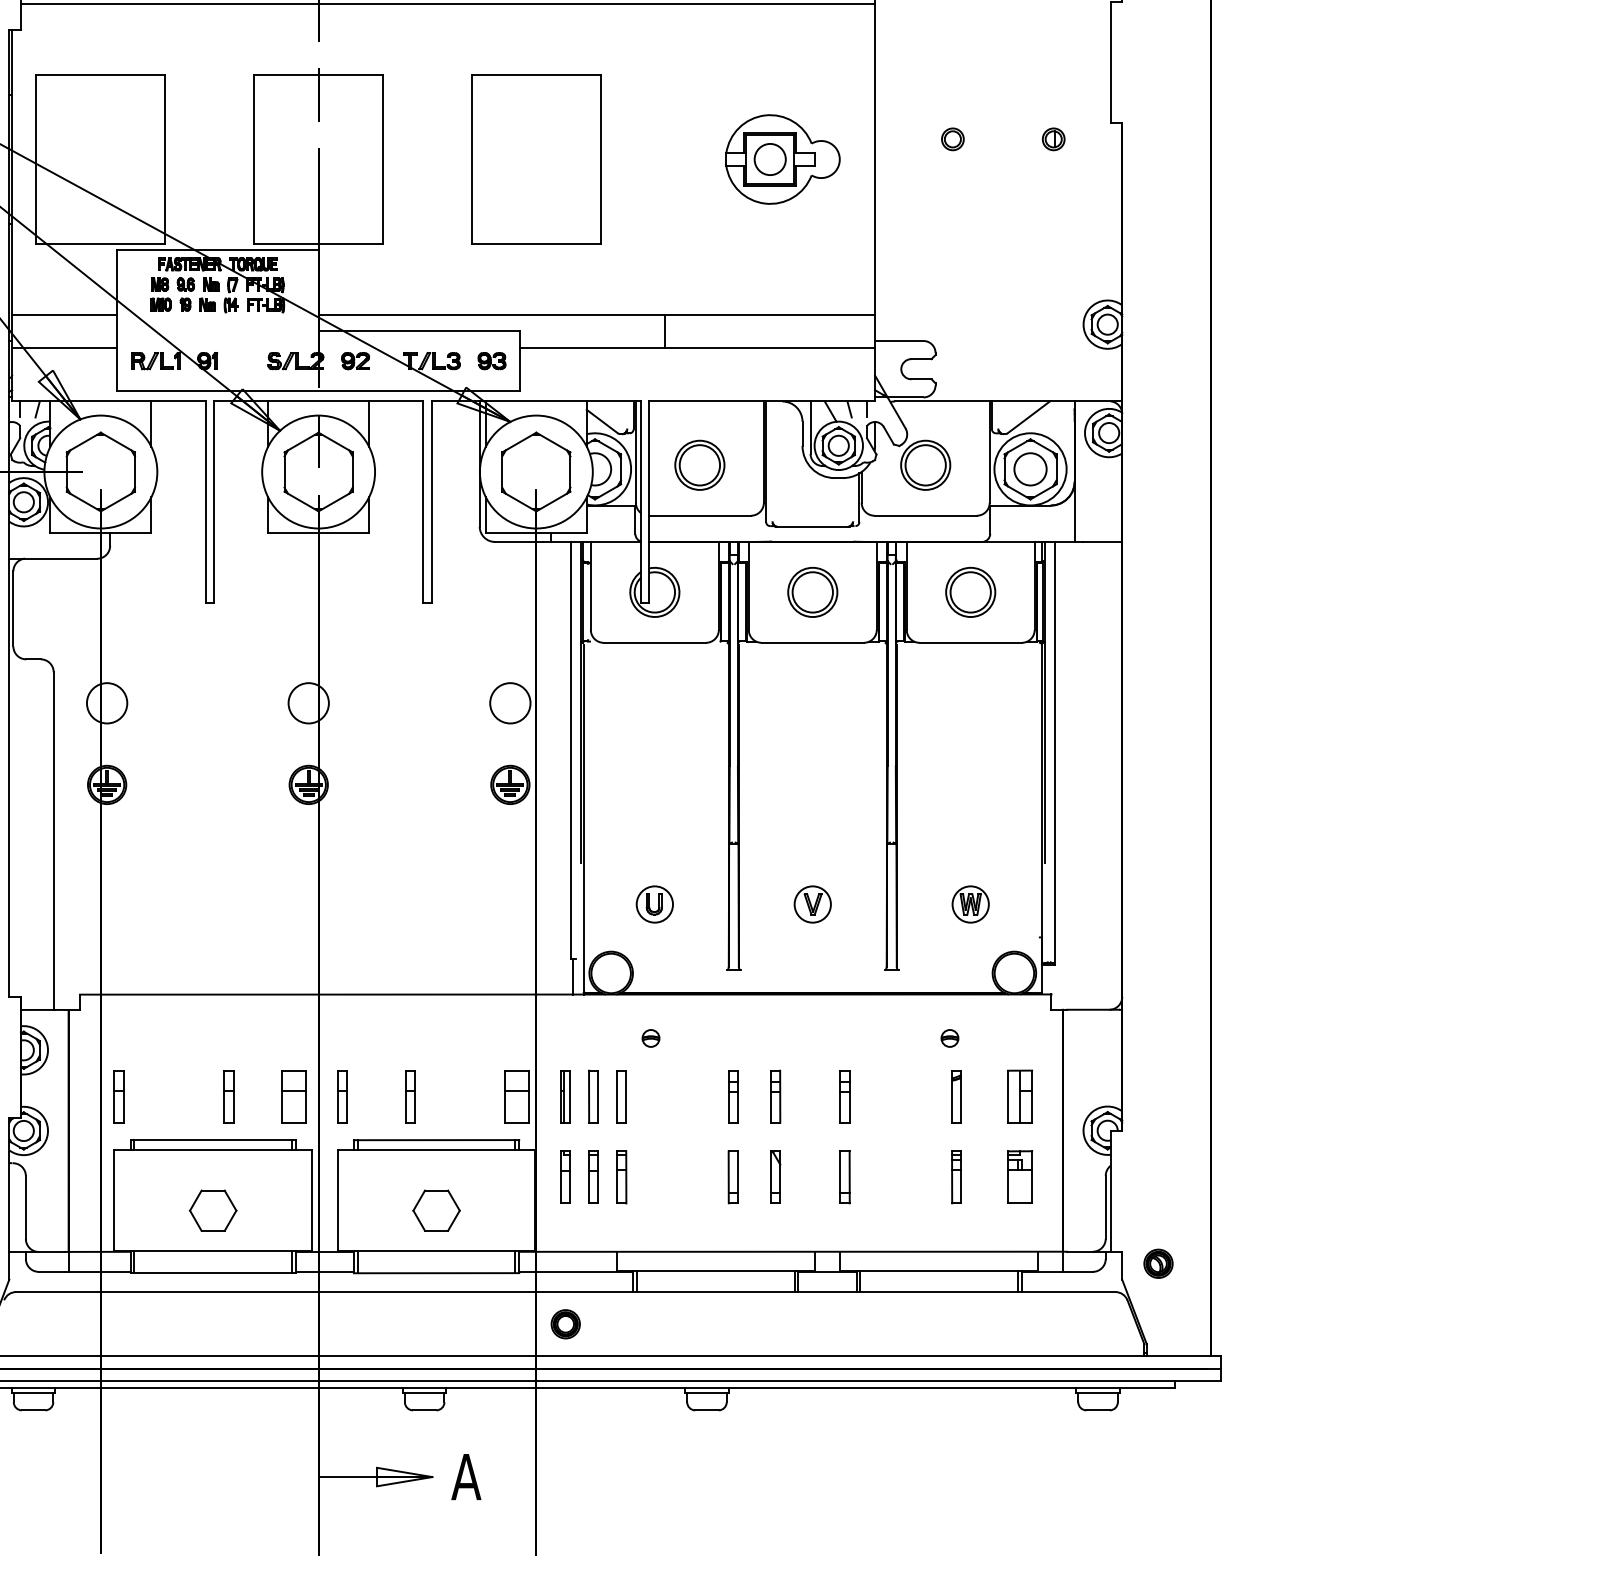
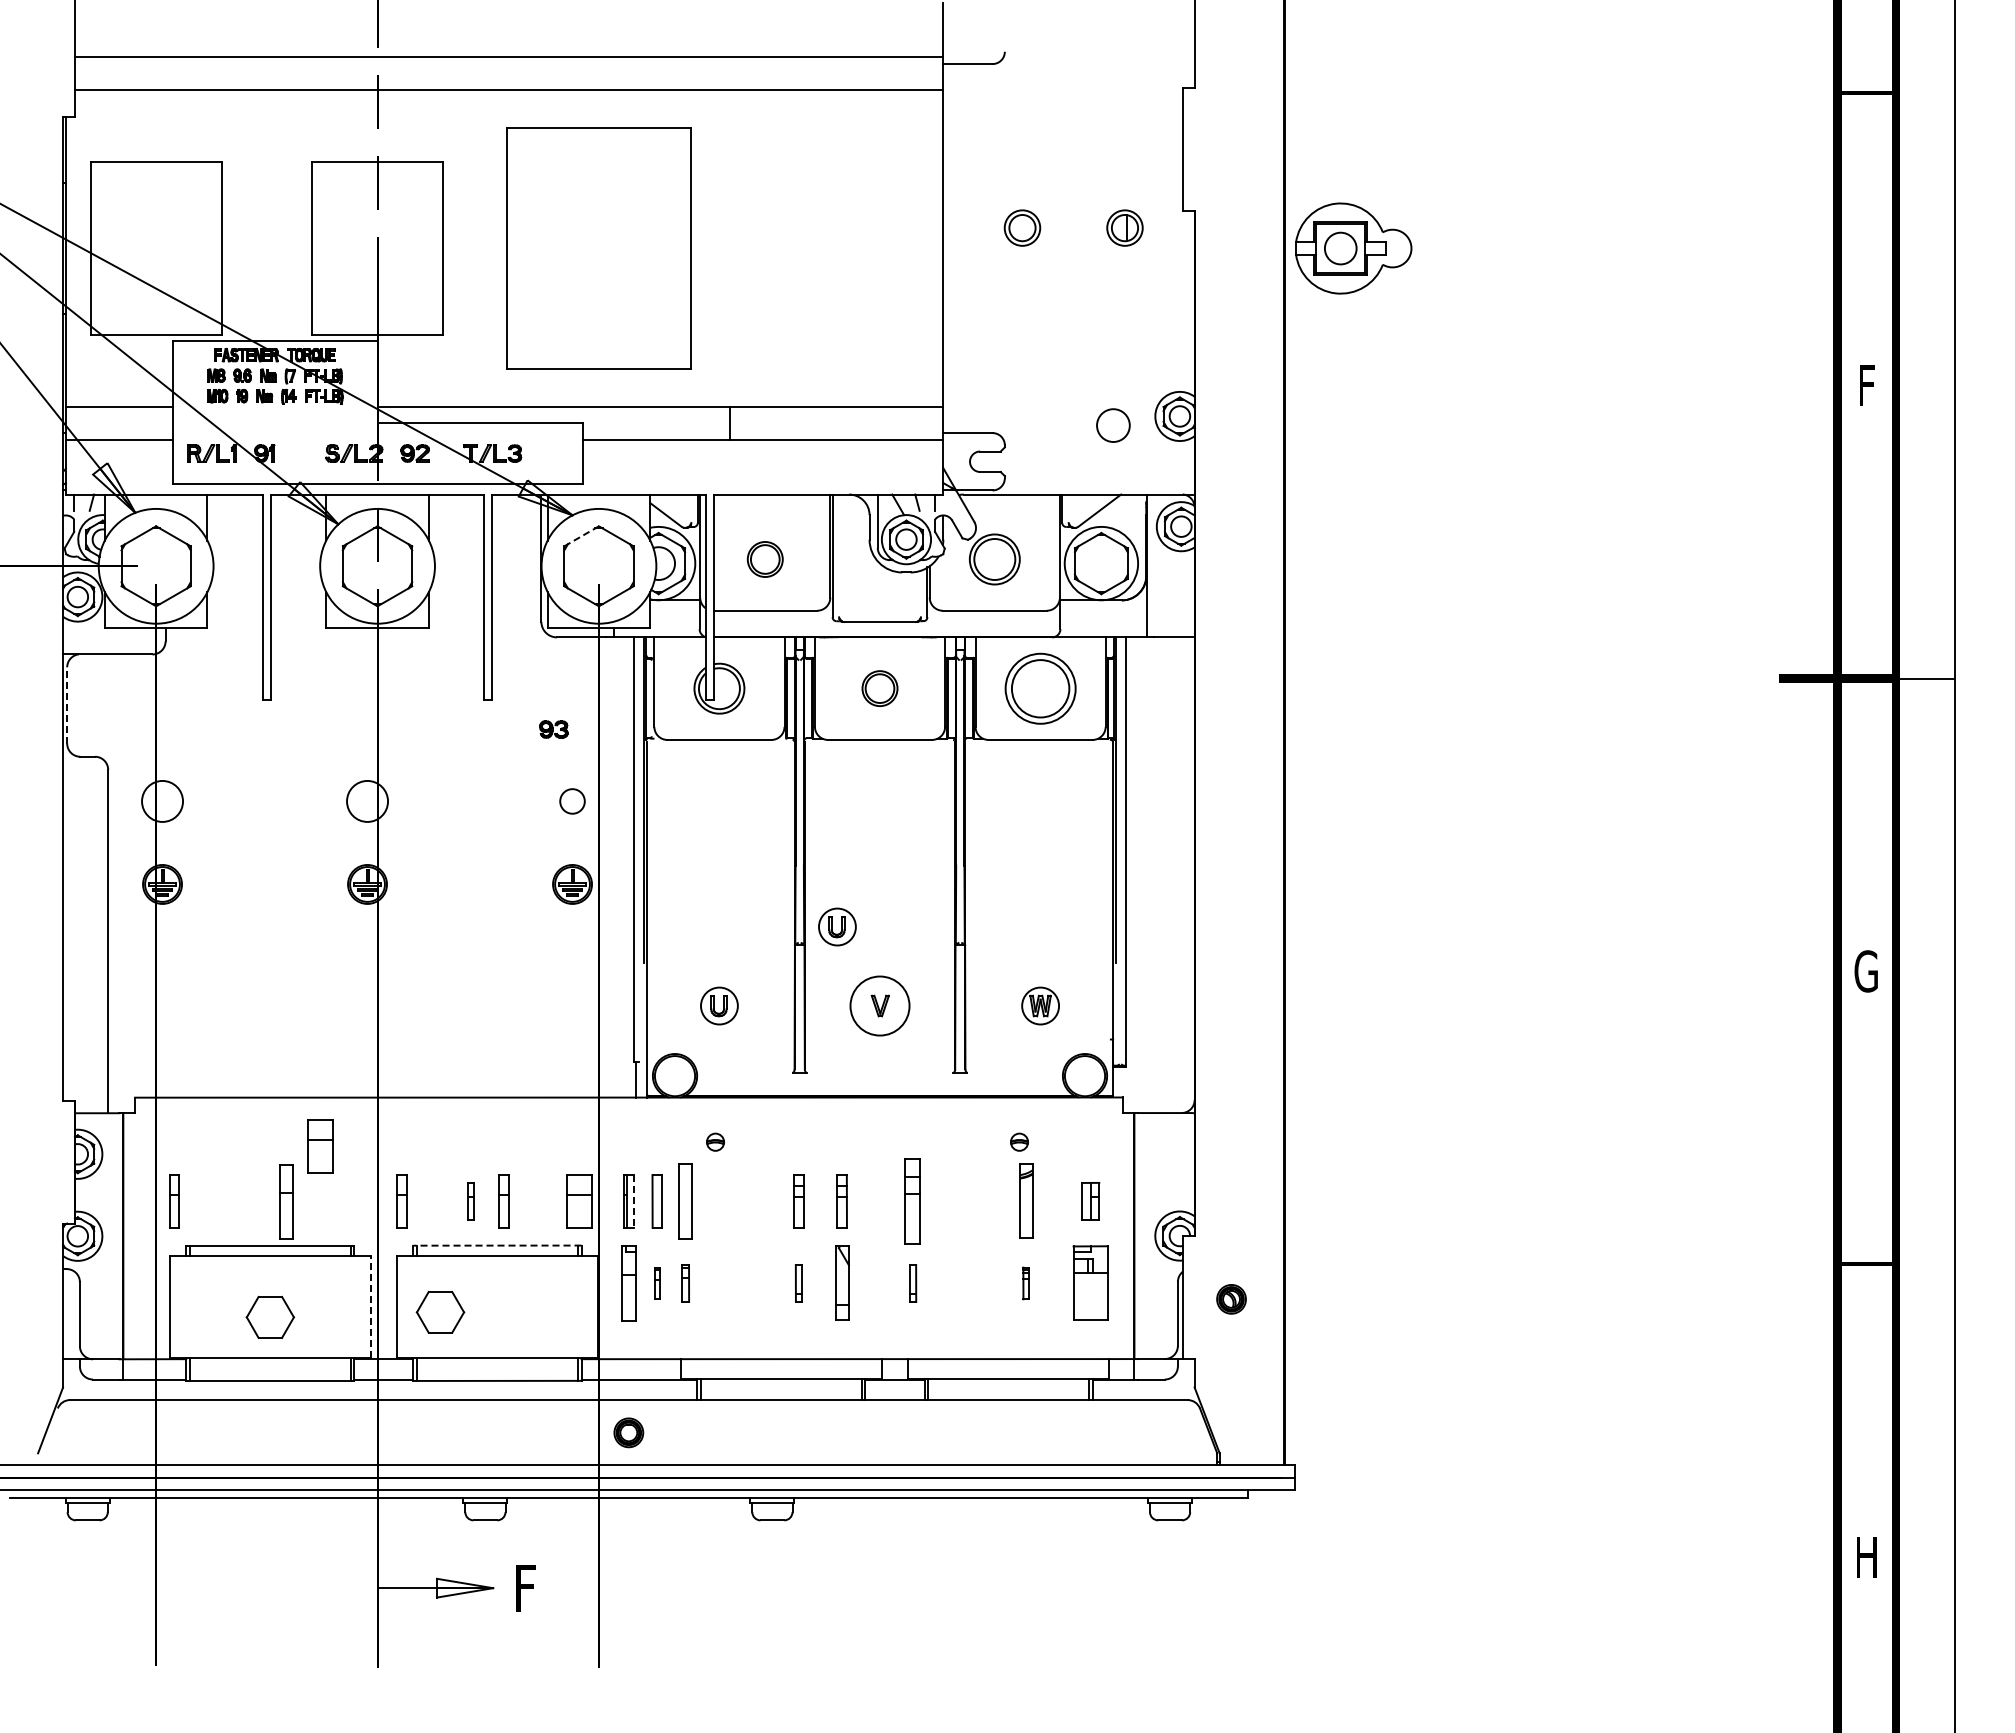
part: (952, 138) -> (1022, 227), size x1.6
part: (1053, 138) -> (1124, 227), size x1.6
part: (535, 159) -> (598, 248), size x1.4
part: (782, 159) -> (1353, 248), moved
part: (491, 361) -> (553, 729), moved
line: (520, 442) -> (582, 536), solid -> dashed
part: (700, 465) -> (765, 559), size x0.7
circle: (1030, 469) -> (1113, 425), moved
part: (812, 592) -> (879, 688), size x0.7
part: (970, 592) -> (1040, 688), size x1.4
line: (13, 608) -> (67, 705), solid -> dashed
circle: (510, 702) -> (572, 800), size x0.6
part: (770, 826) -> (837, 926), added
circle: (812, 903) -> (879, 1005), size x1.6
part: (229, 1096) -> (286, 1201), size x1.4
part: (293, 1096) -> (320, 1146), moved
part: (410, 1096) -> (470, 1201), size x0.7
part: (442, 1096) -> (503, 1201), added
part: (621, 1096) -> (685, 1201), size x1.4
part: (844, 1096) -> (912, 1201), size x1.6
part: (956, 1096) -> (1026, 1201), size x1.4
part: (1019, 1096) -> (1090, 1201), size x0.7
line: (570, 1097) -> (633, 1202), solid -> dashed
line: (435, 1140) -> (496, 1245), solid -> dashed
part: (565, 1177) -> (628, 1283), size x1.4
part: (593, 1177) -> (657, 1283), size x0.6
part: (621, 1177) -> (685, 1283), size x0.7
part: (732, 1177) -> (798, 1283), size x0.7
part: (774, 1177) -> (841, 1283), size x1.4
part: (844, 1177) -> (912, 1283), size x0.7
part: (955, 1177) -> (1025, 1283), size x0.6
part: (1019, 1177) -> (1090, 1283), size x1.4
line: (311, 1200) -> (370, 1306), solid -> dashed
part: (436, 1209) -> (440, 1311), moved
part: (1158, 1263) -> (1231, 1299), moved
text: (466, 1476) -> (527, 1587), A -> F

